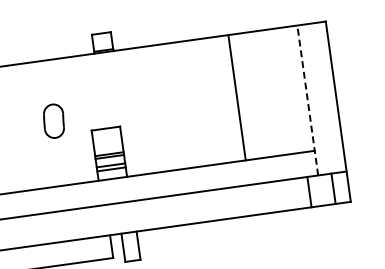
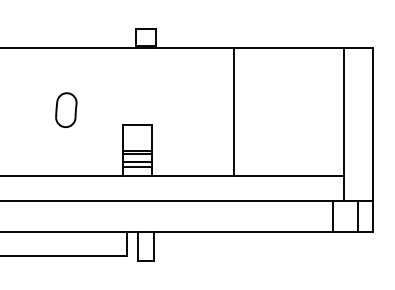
line: (237, 98) -> (234, 112), moved
line: (308, 100) -> (344, 124), dashed -> solid
part: (54, 120) -> (66, 109), moved

